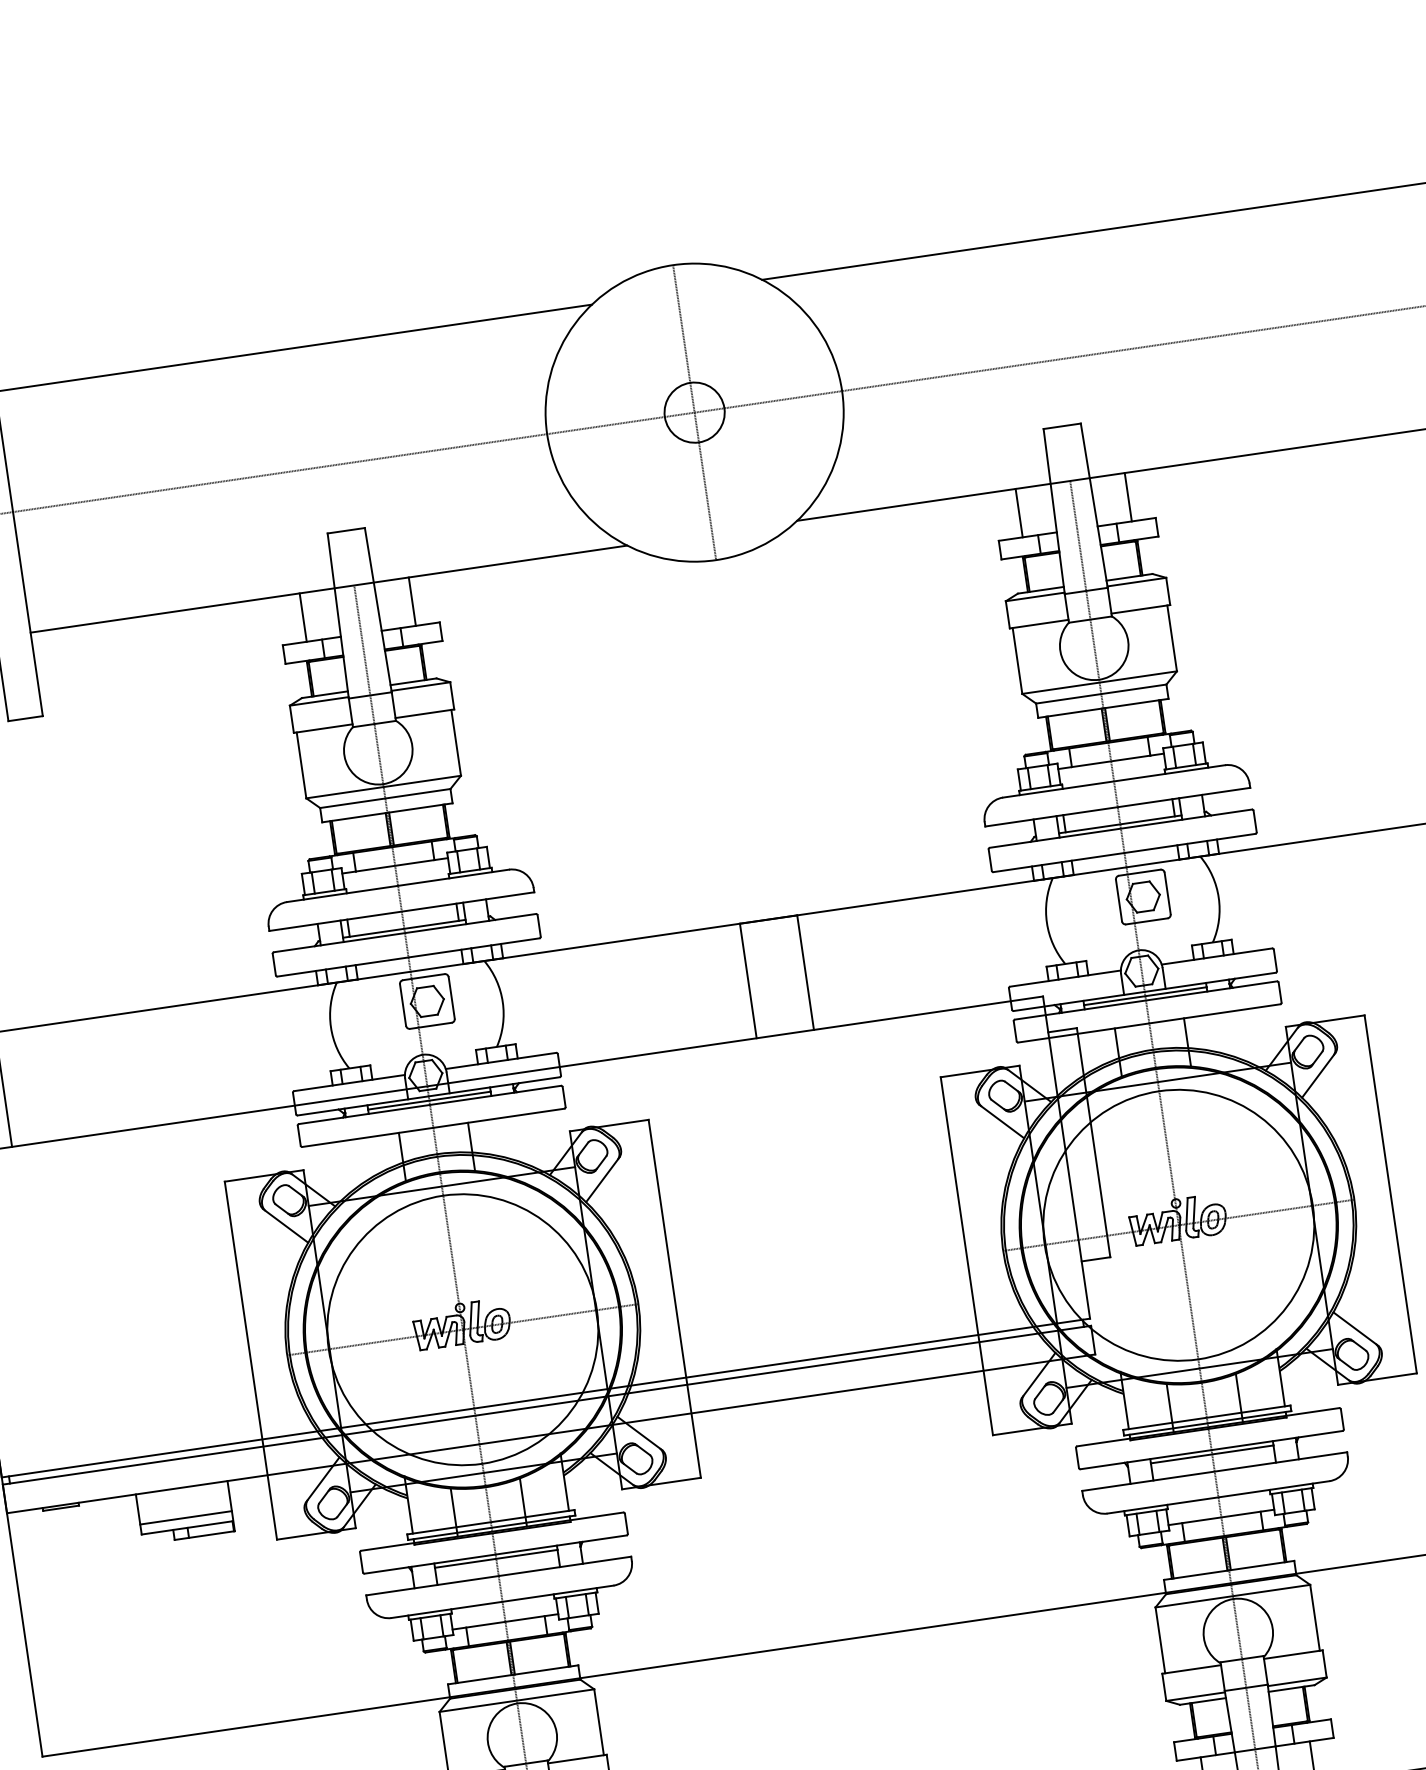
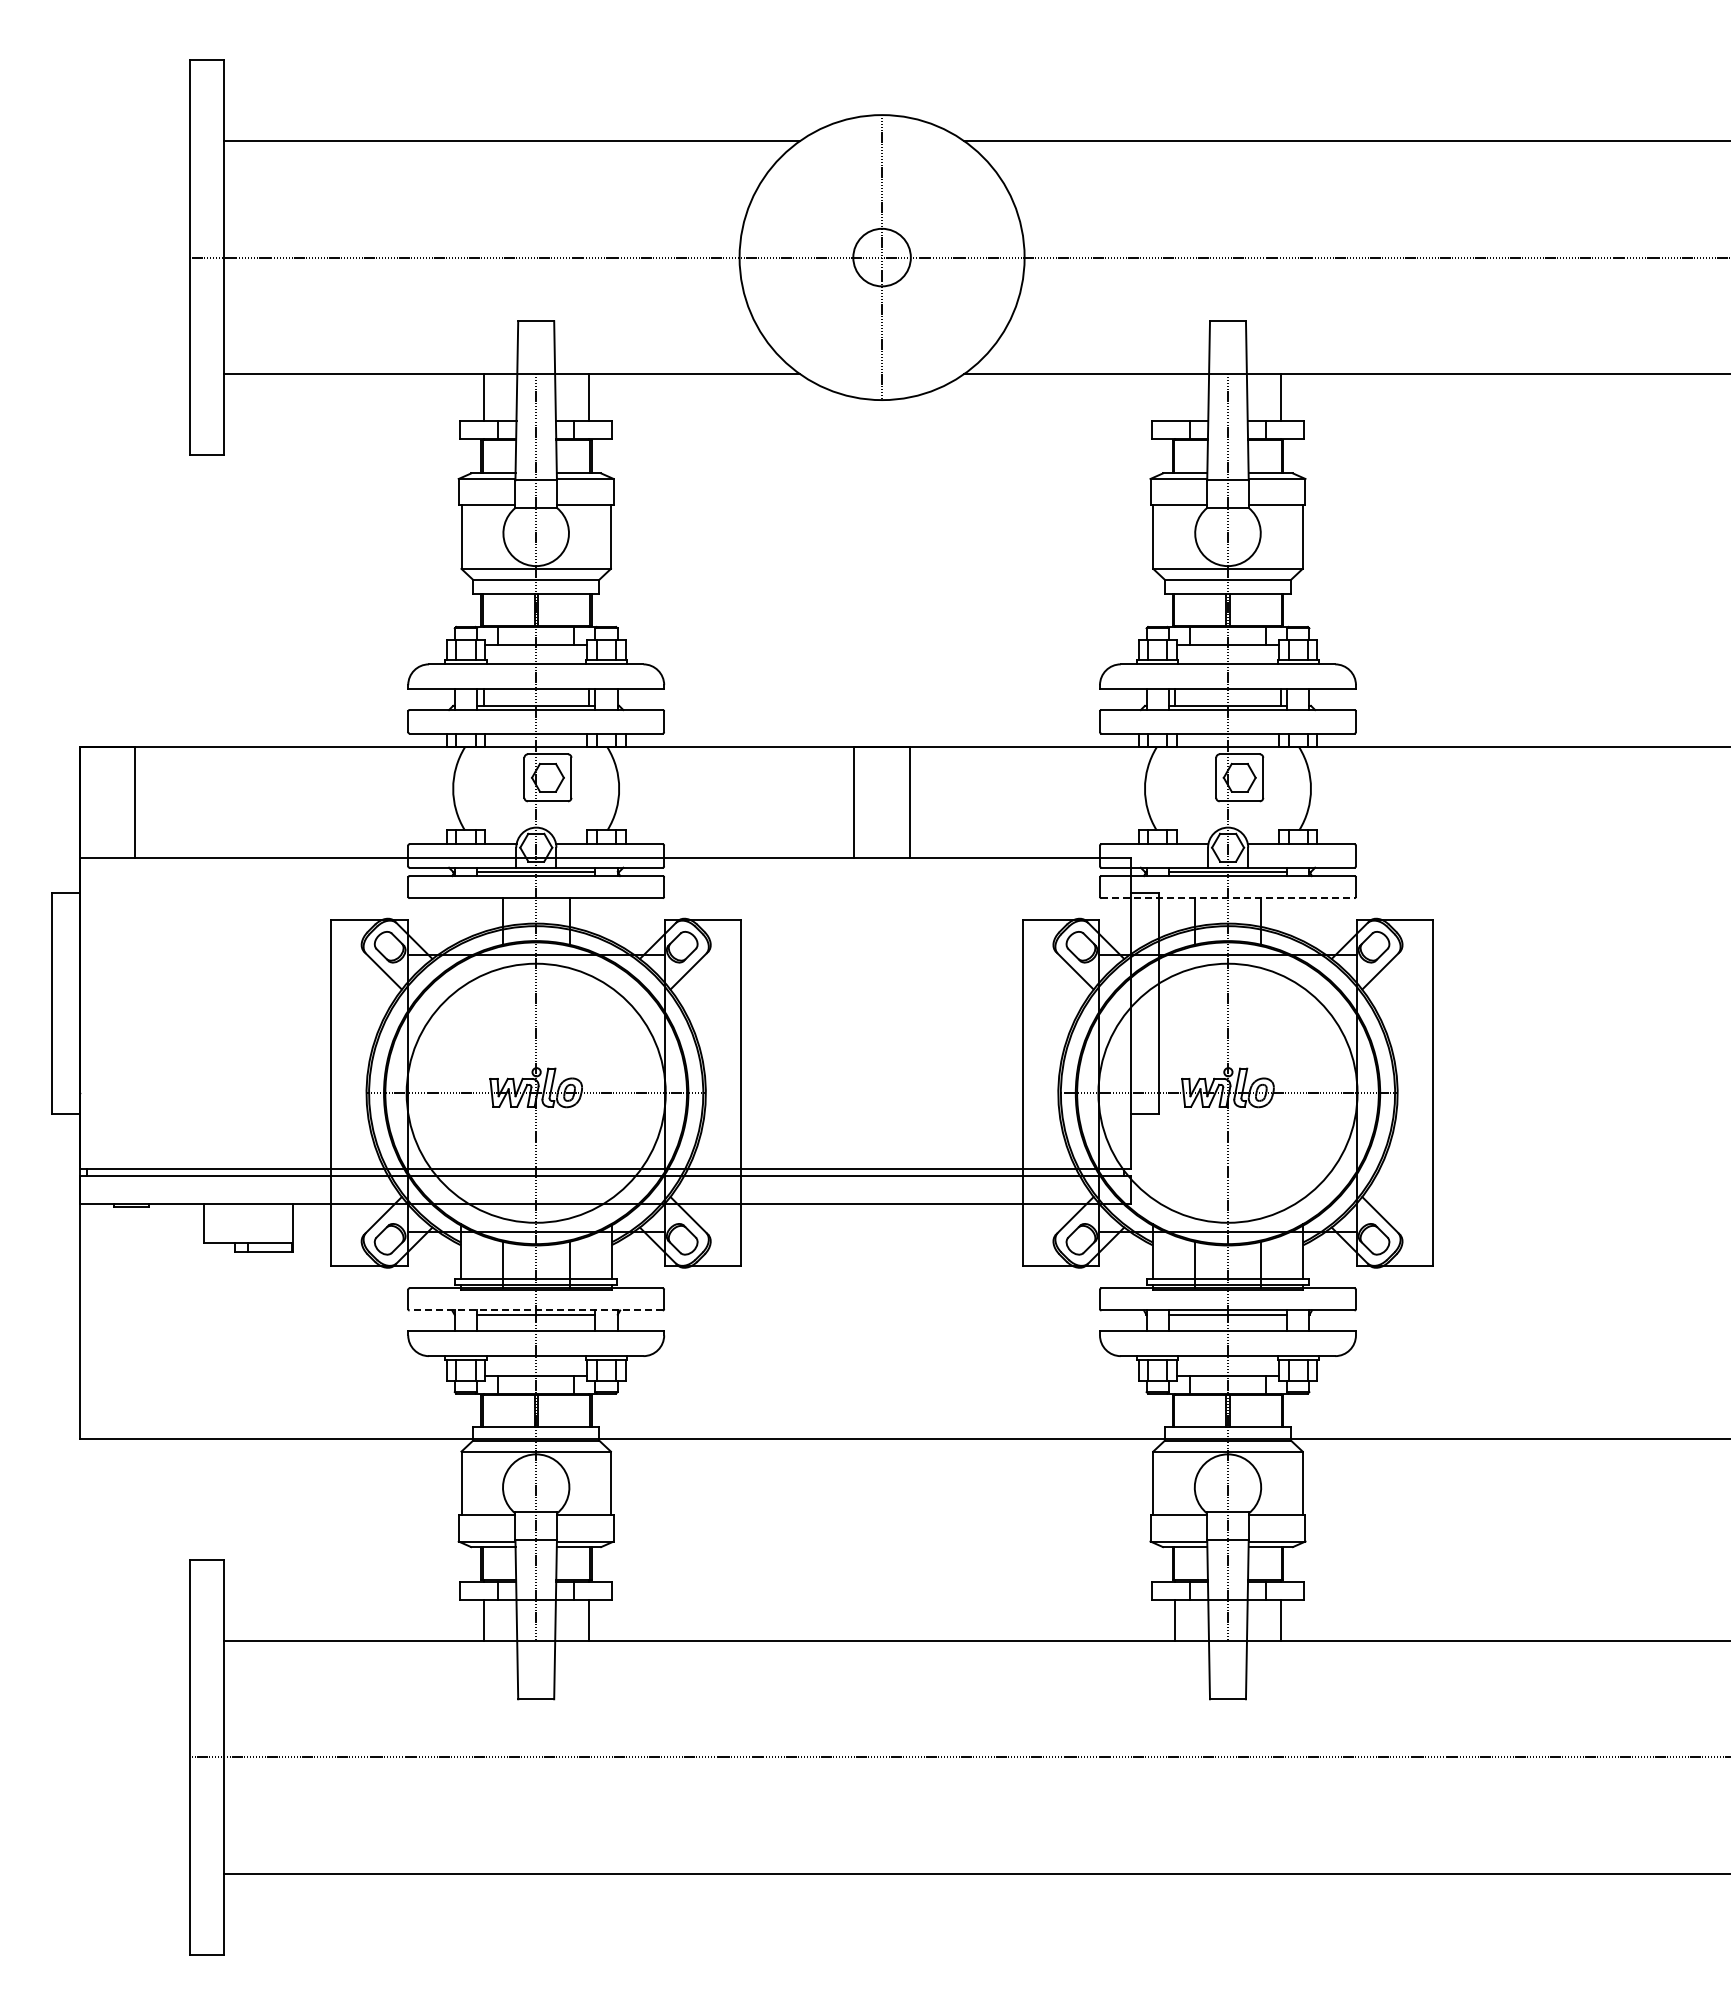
line: (1019, 513) -> (1175, 397), removed
line: (1148, 1023) -> (1227, 898), solid -> dashed
line: (186, 1518) -> (248, 1233), removed
line: (495, 1554) -> (536, 1310), solid -> dashed

